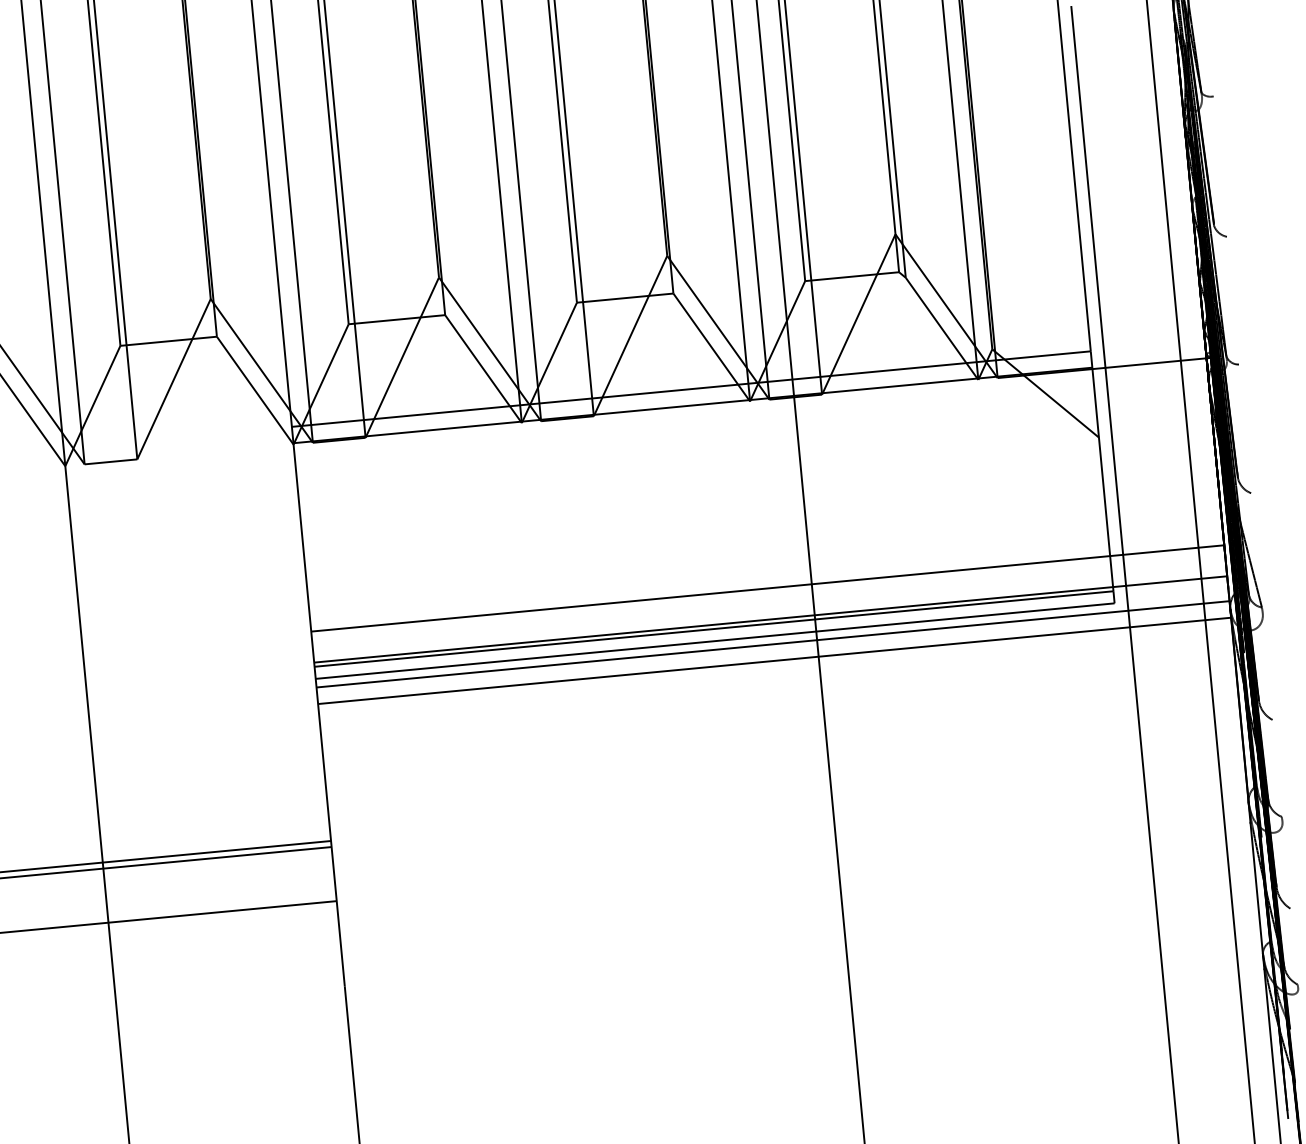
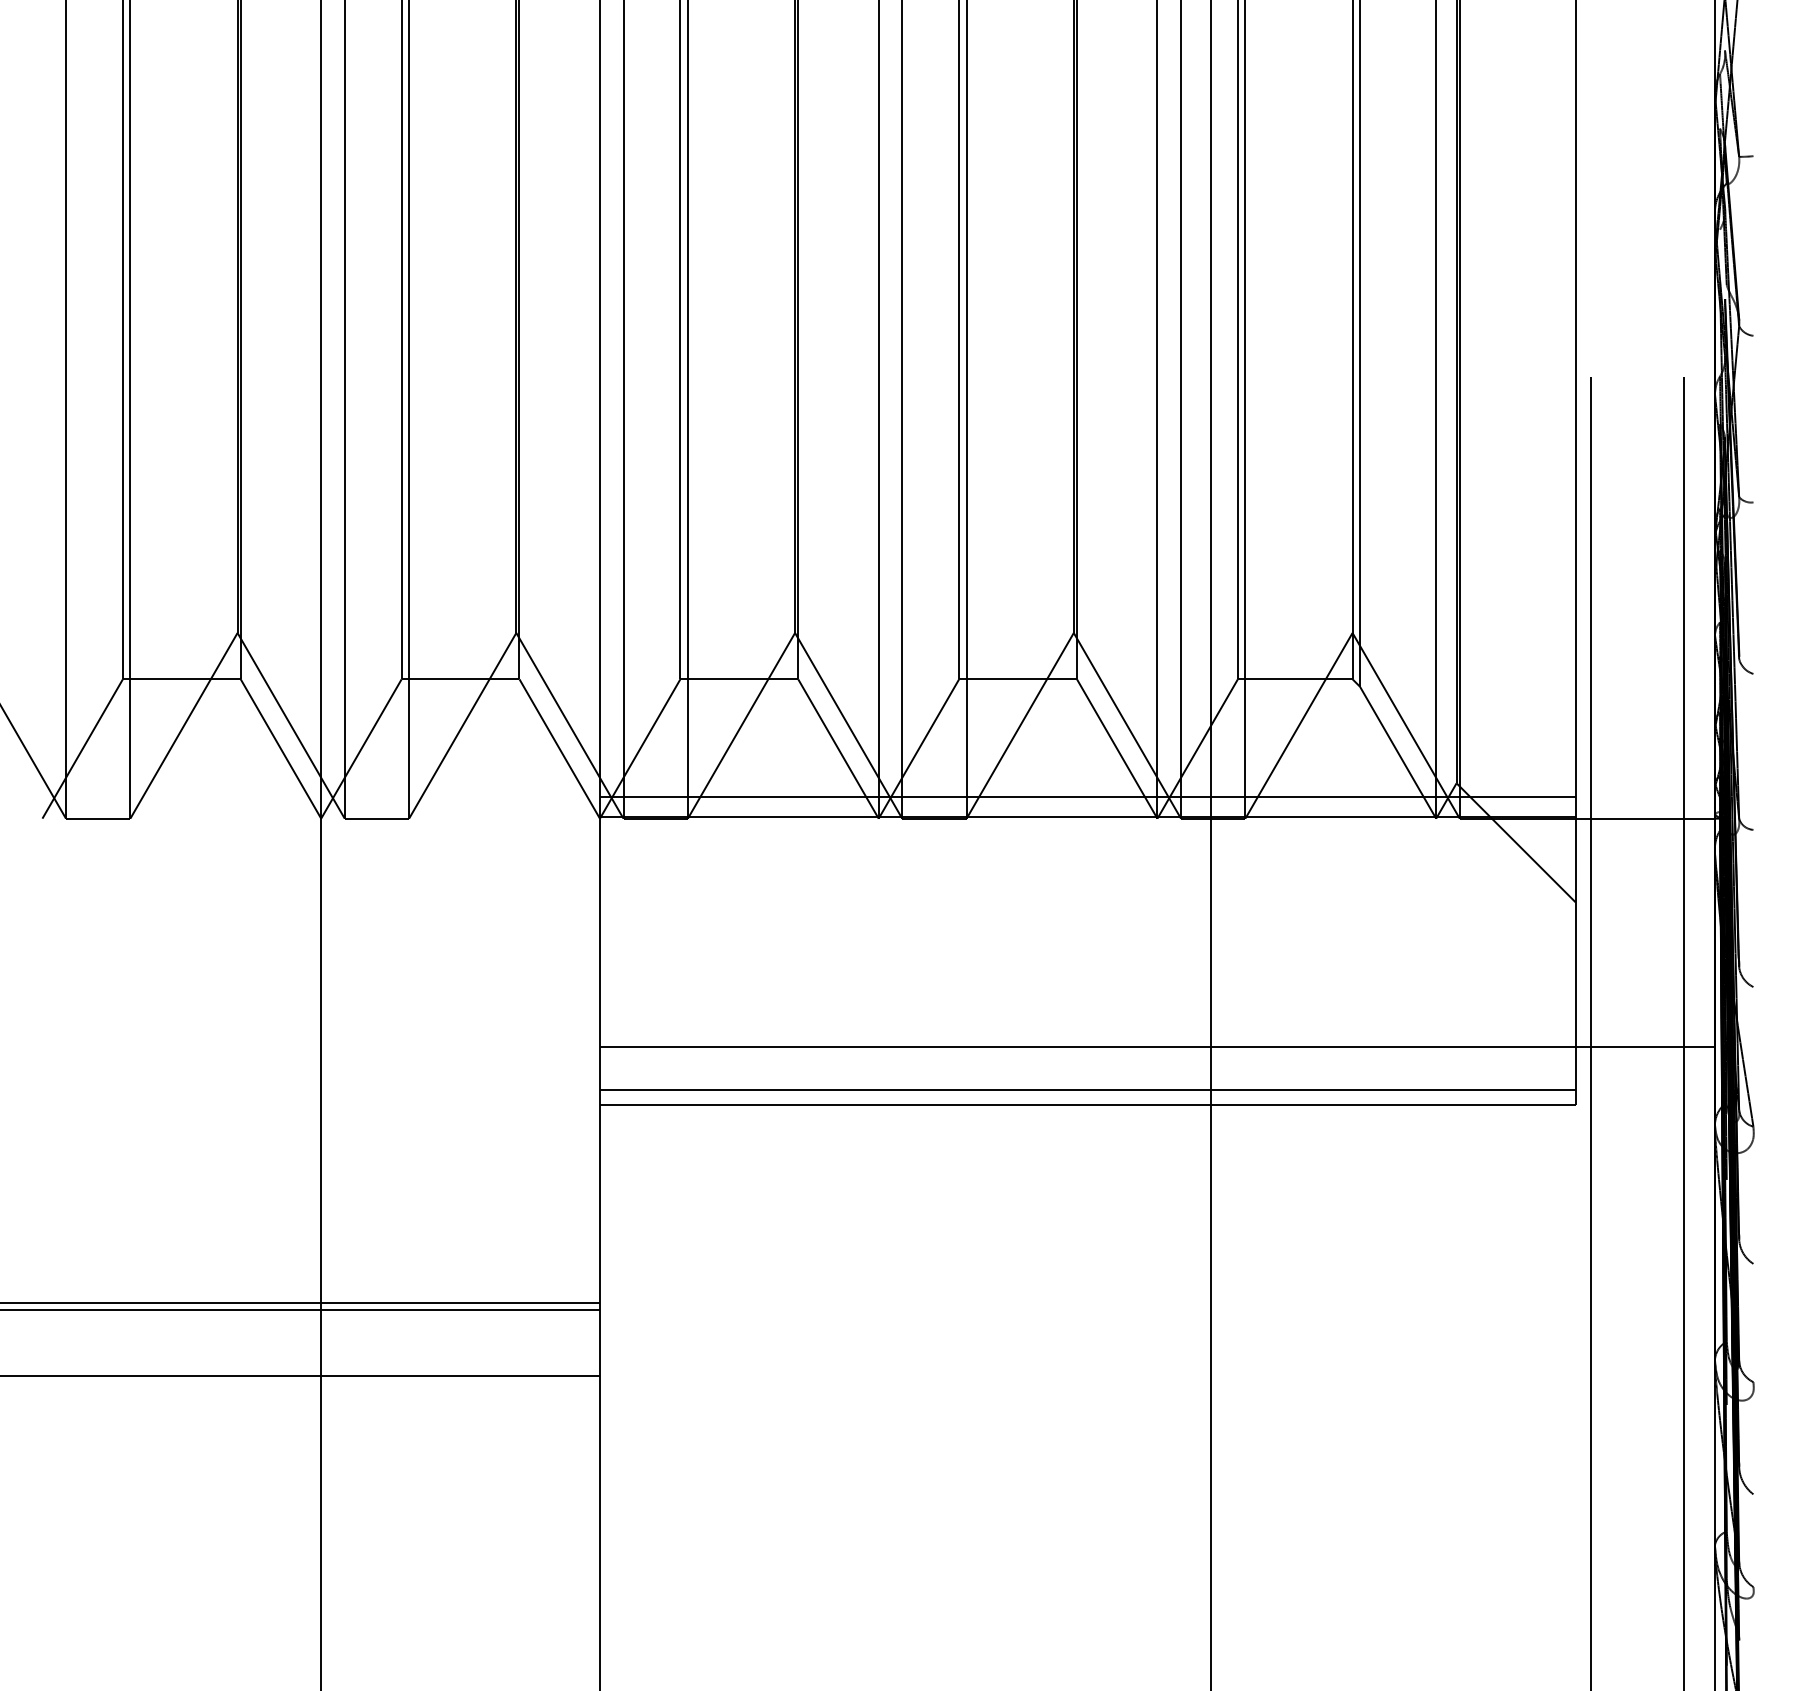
line: (769, 619) -> (1156, 1084), removed
line: (772, 644) -> (1156, 1115), removed
line: (773, 660) -> (1156, 1135), removed

